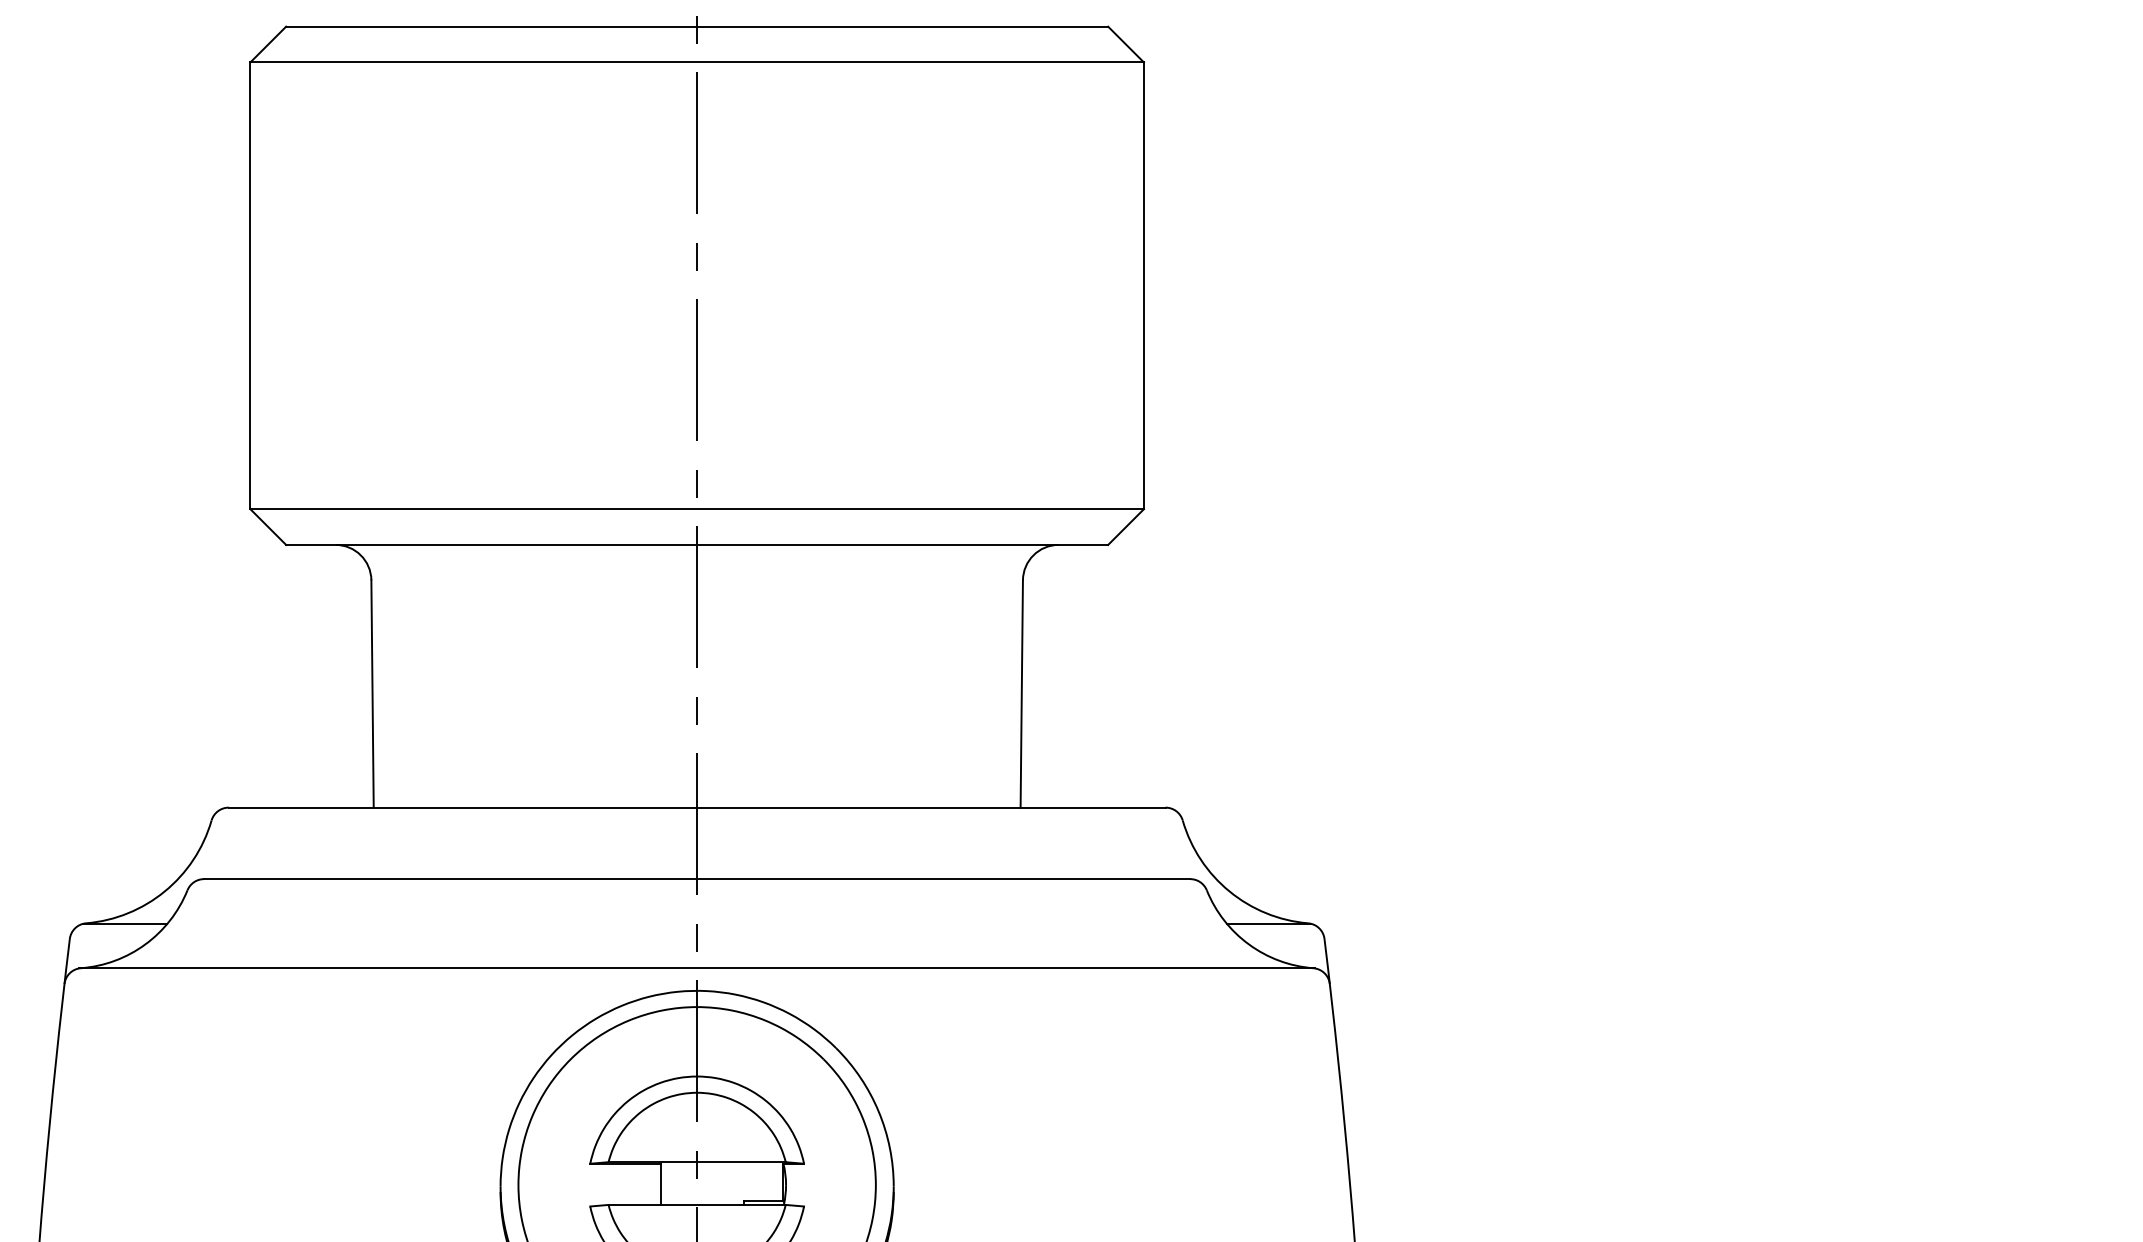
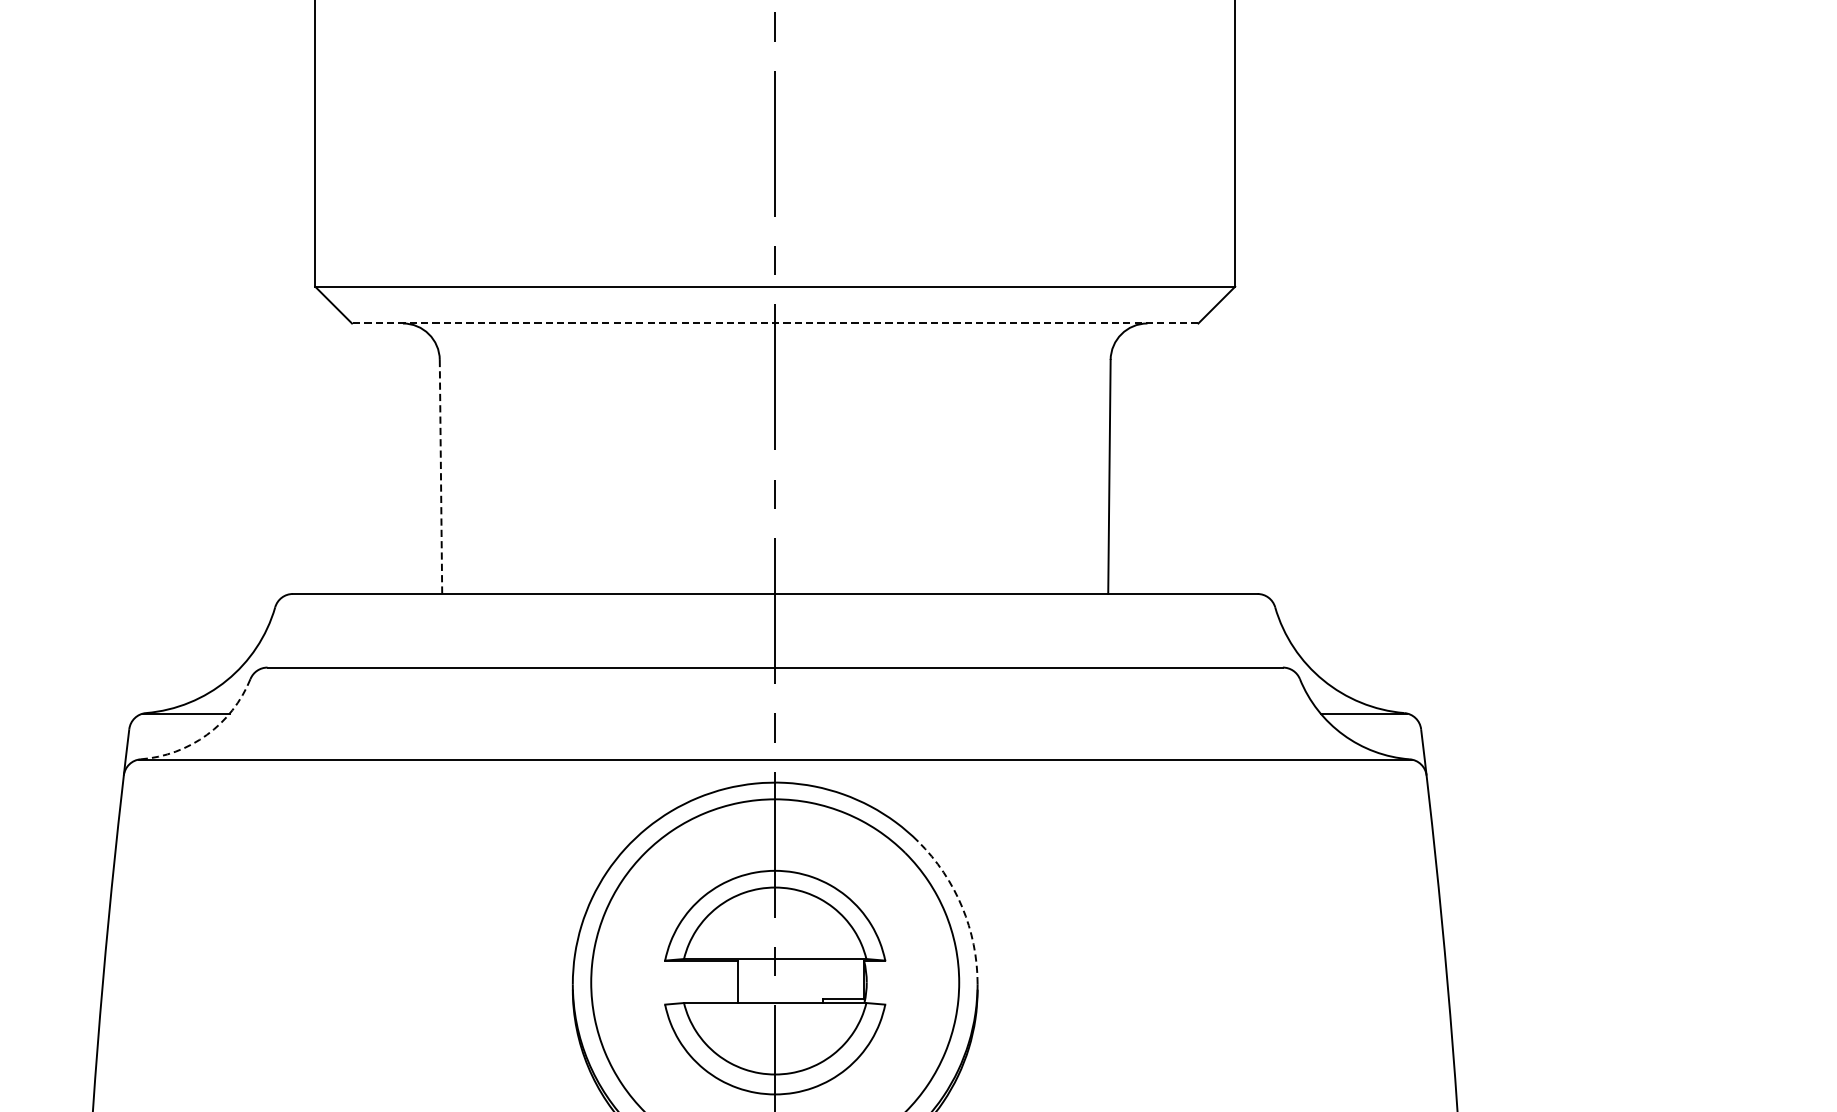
line: (696, 544) -> (774, 323), solid -> dashed
line: (372, 693) -> (440, 476), solid -> dashed
arc: (145, 944) -> (207, 734), solid -> dashed
arc: (878, 1111) -> (961, 906), solid -> dashed

